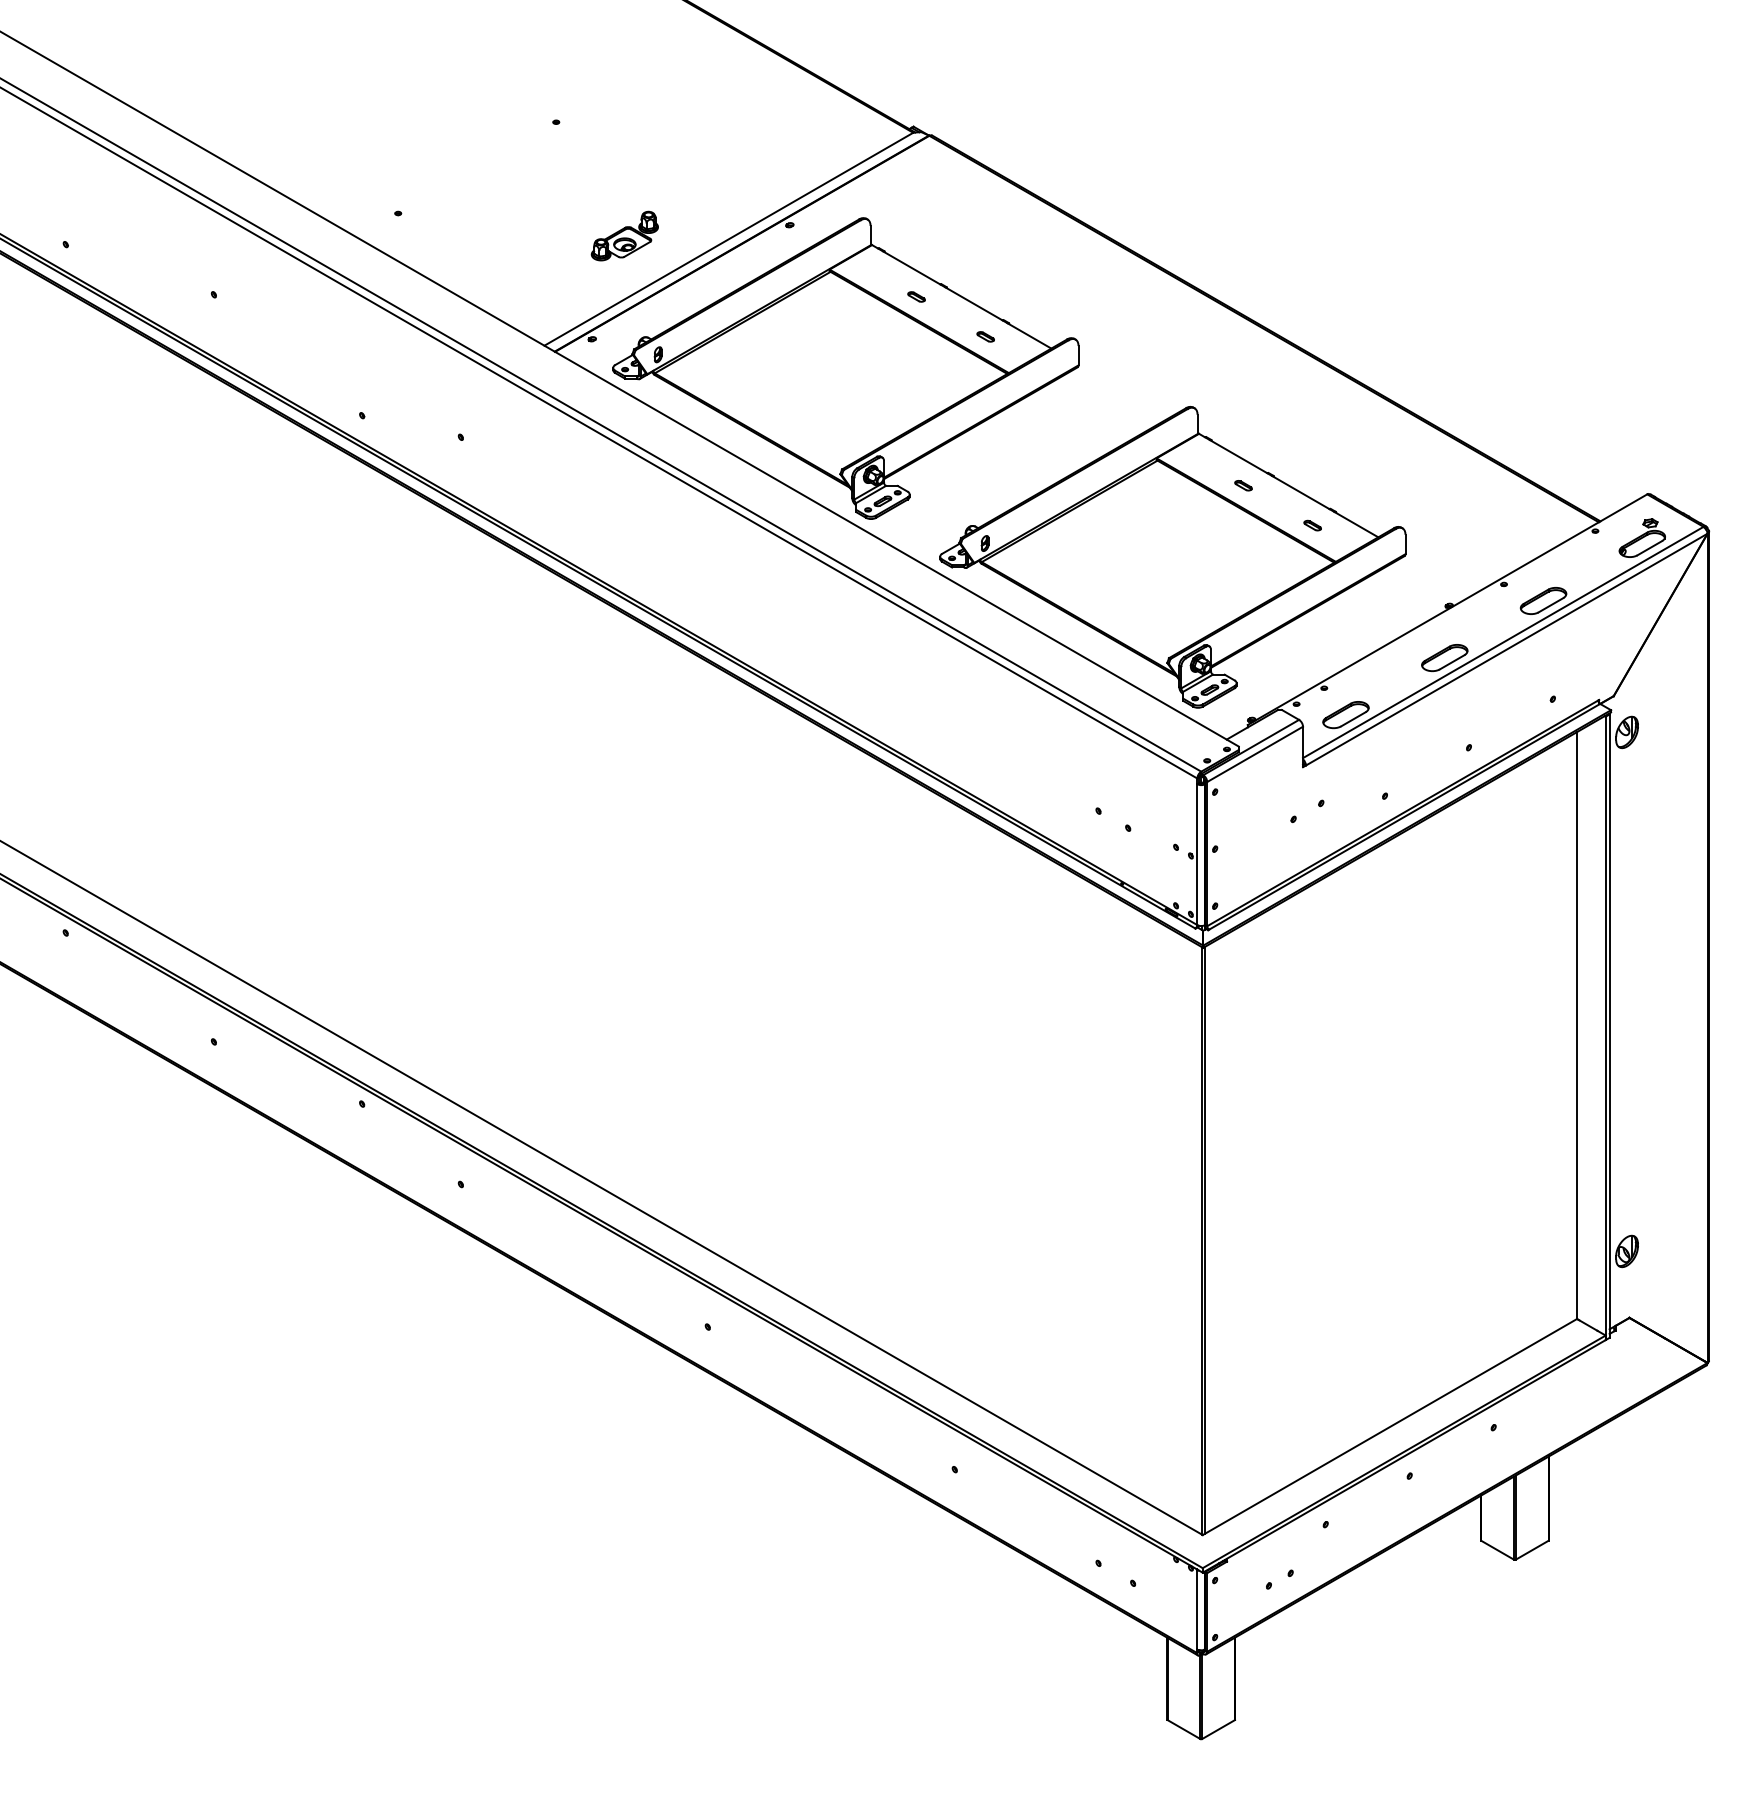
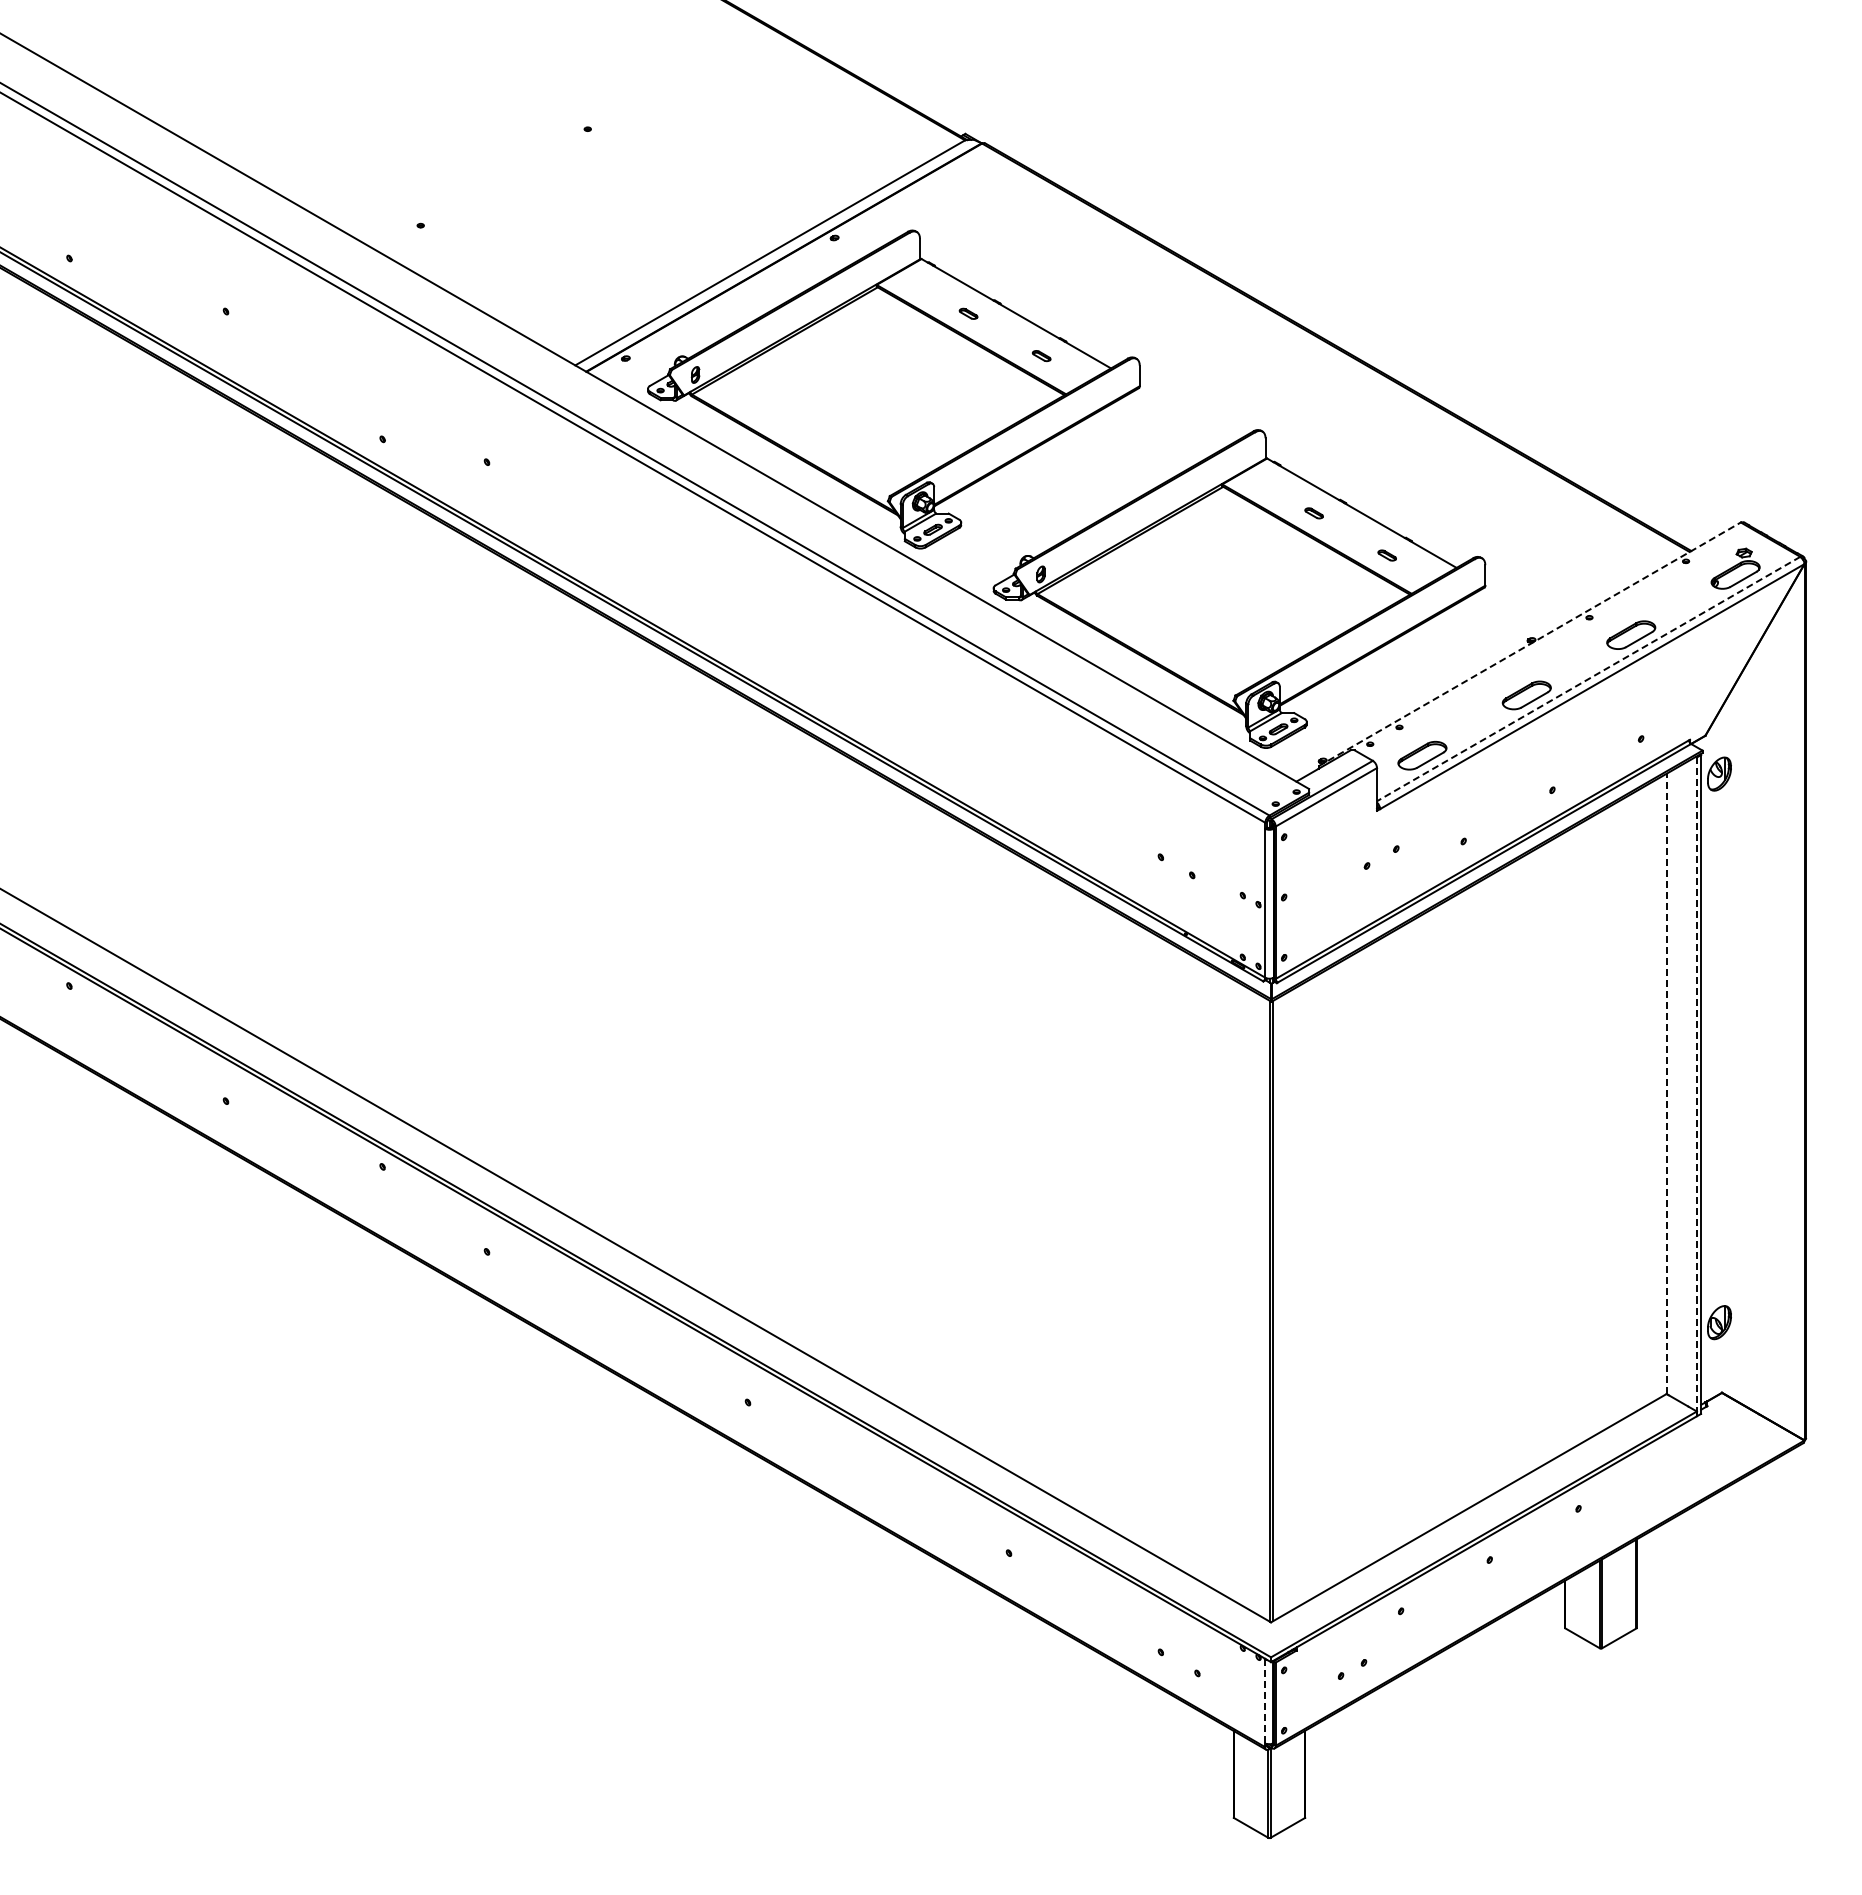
part: (625, 236) -> (660, 249), removed
line: (1447, 609) -> (1529, 644), solid -> dashed
line: (1503, 642) -> (1588, 679), solid -> dashed
line: (1576, 1025) -> (1666, 1083), solid -> dashed
line: (1605, 1028) -> (1696, 1087), solid -> dashed
line: (1196, 1609) -> (1264, 1701), solid -> dashed

